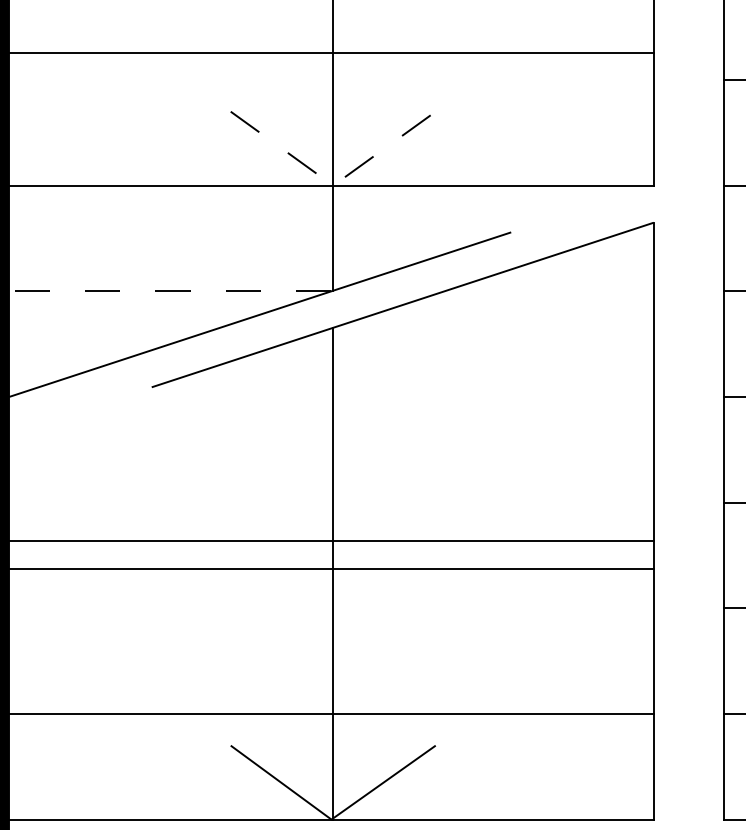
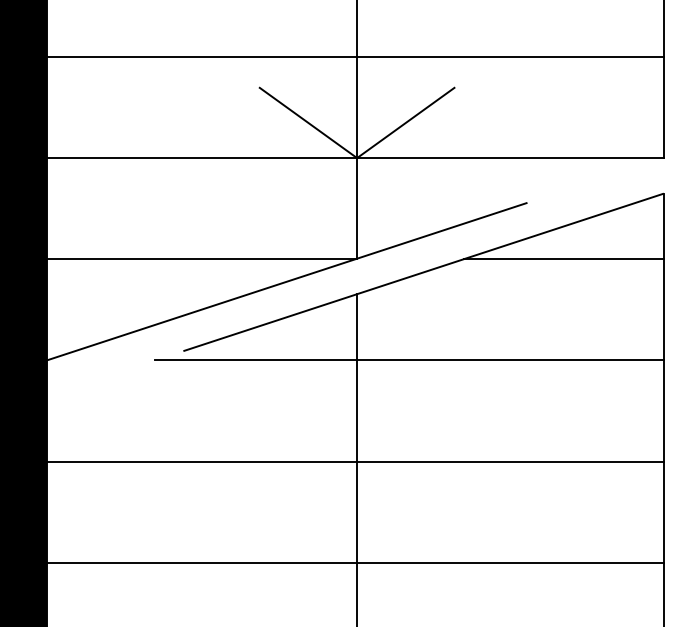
line: (331, 52) -> (355, 56), moved
line: (333, 185) -> (357, 157), dashed -> solid
line: (169, 291) -> (200, 259), dashed -> solid
line: (548, 291) -> (563, 259), added
line: (387, 396) -> (409, 359), added
line: (331, 540) -> (355, 461), moved
line: (331, 569) -> (355, 562), moved

